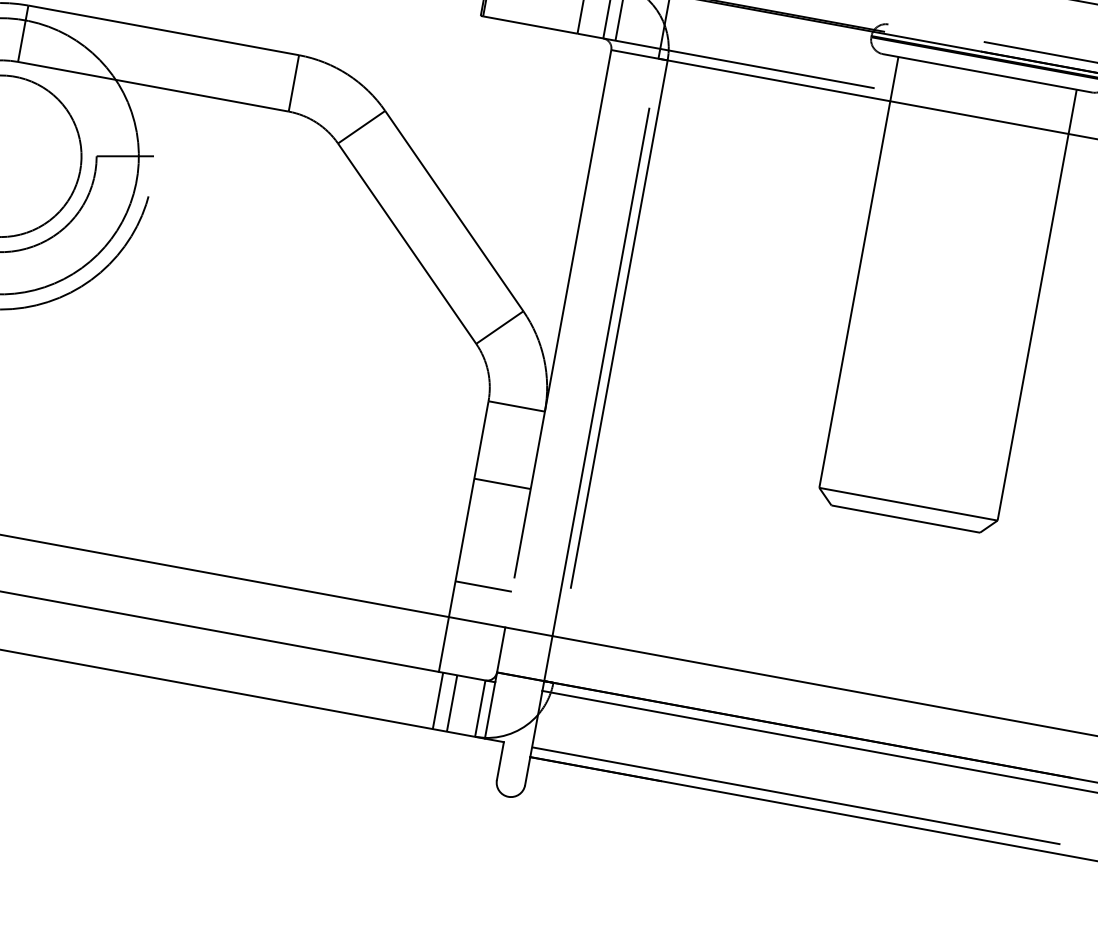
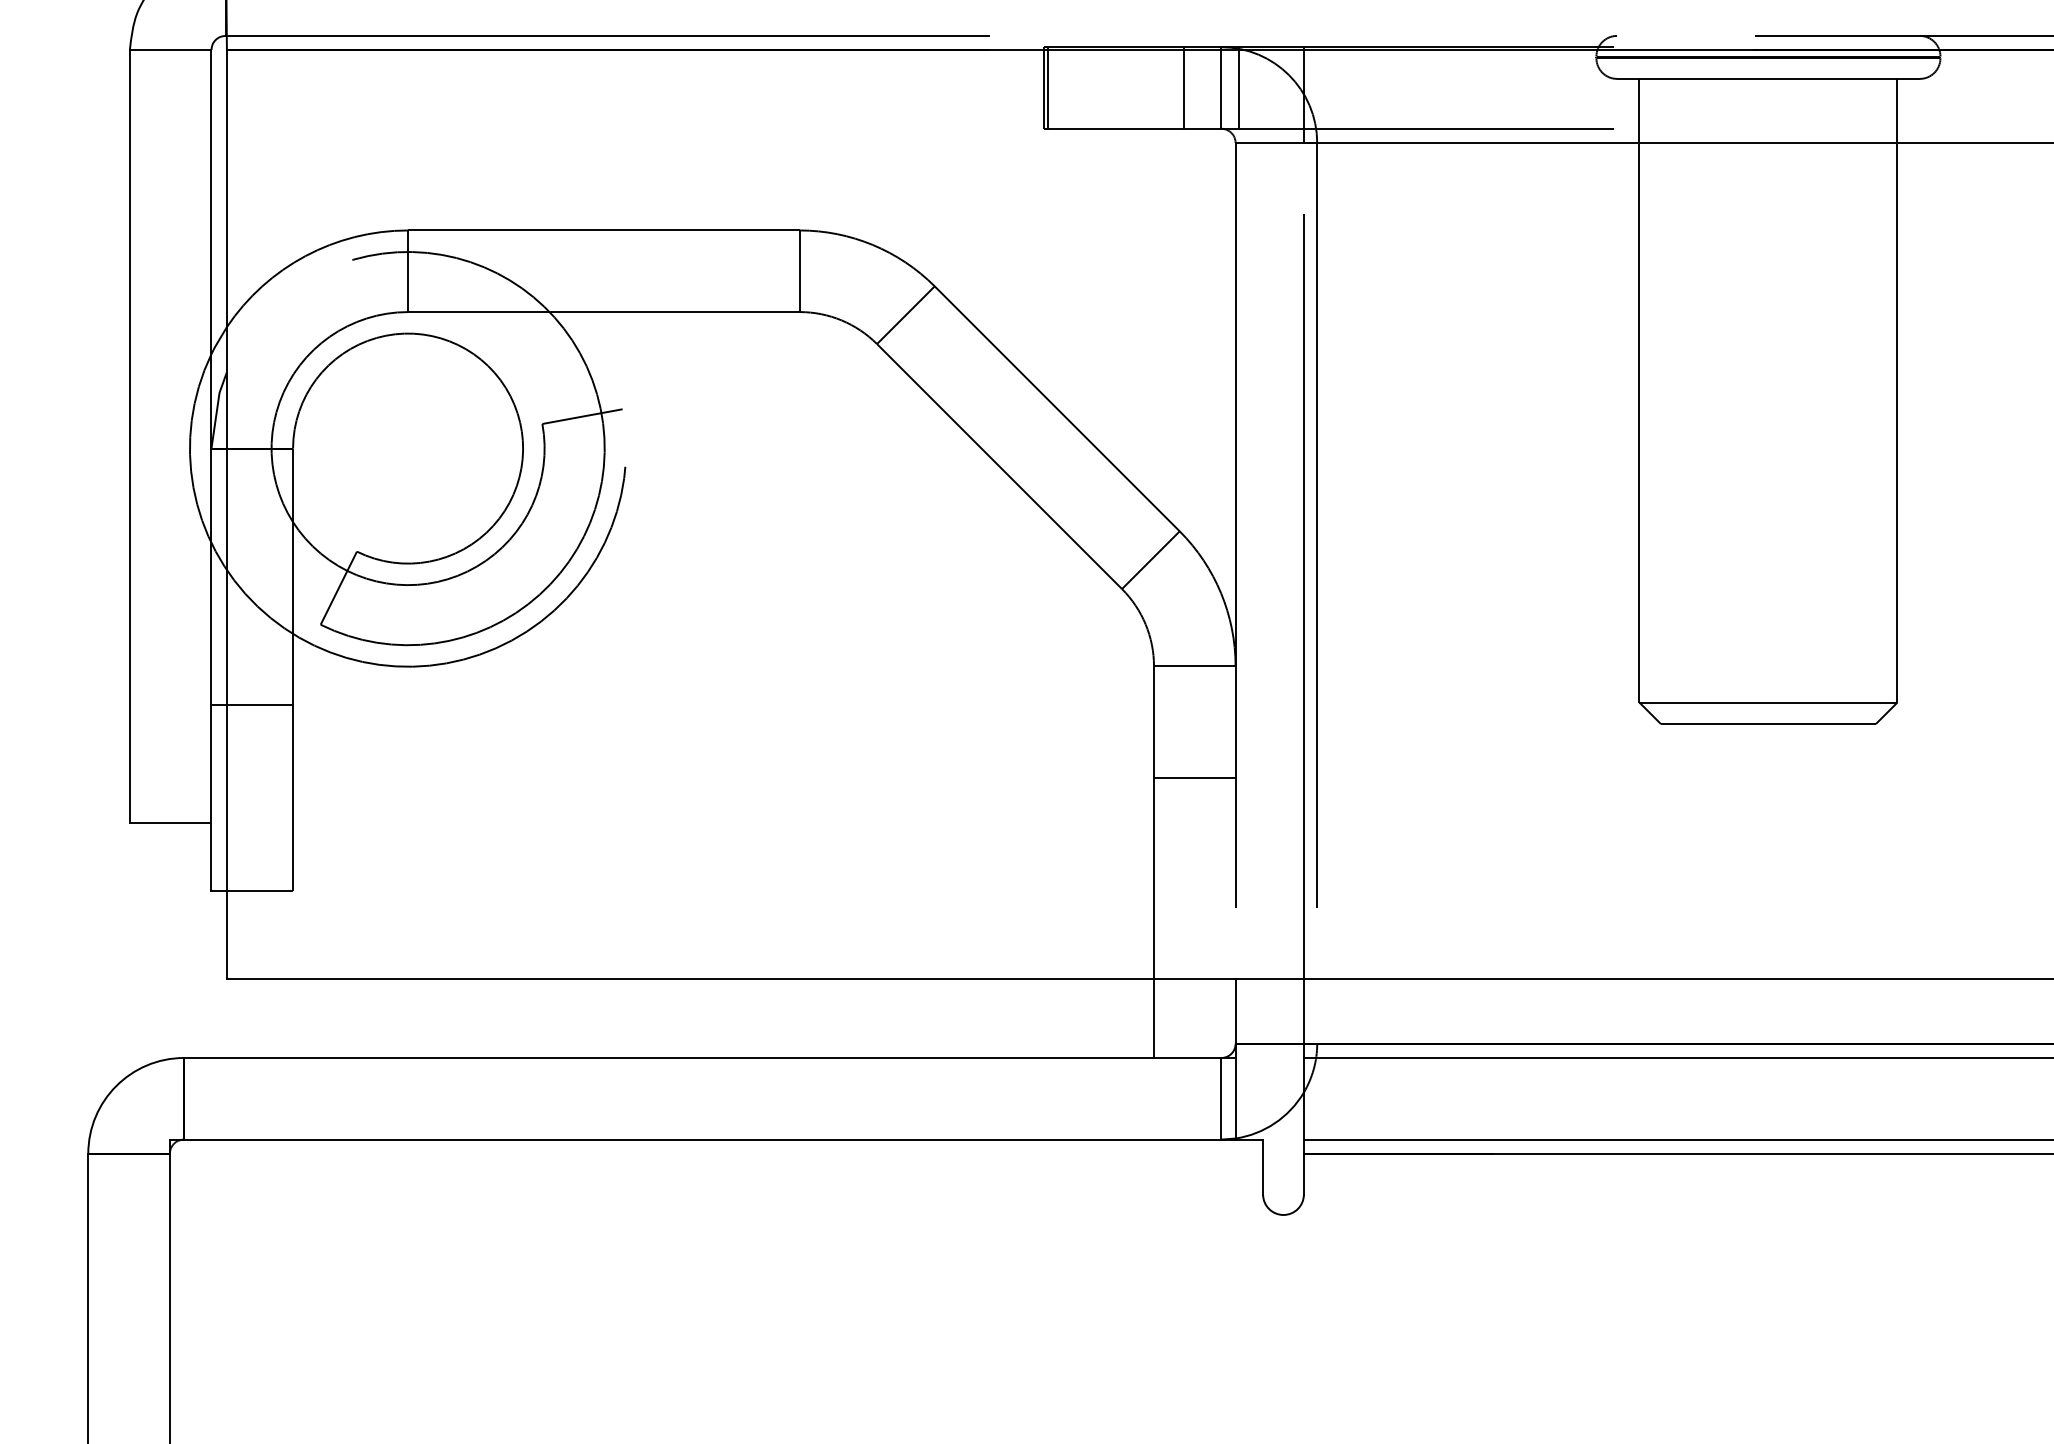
line: (483, 586) -> (1194, 926), removed
line: (438, 700) -> (1160, 1098), removed
line: (452, 703) -> (1180, 1098), removed

